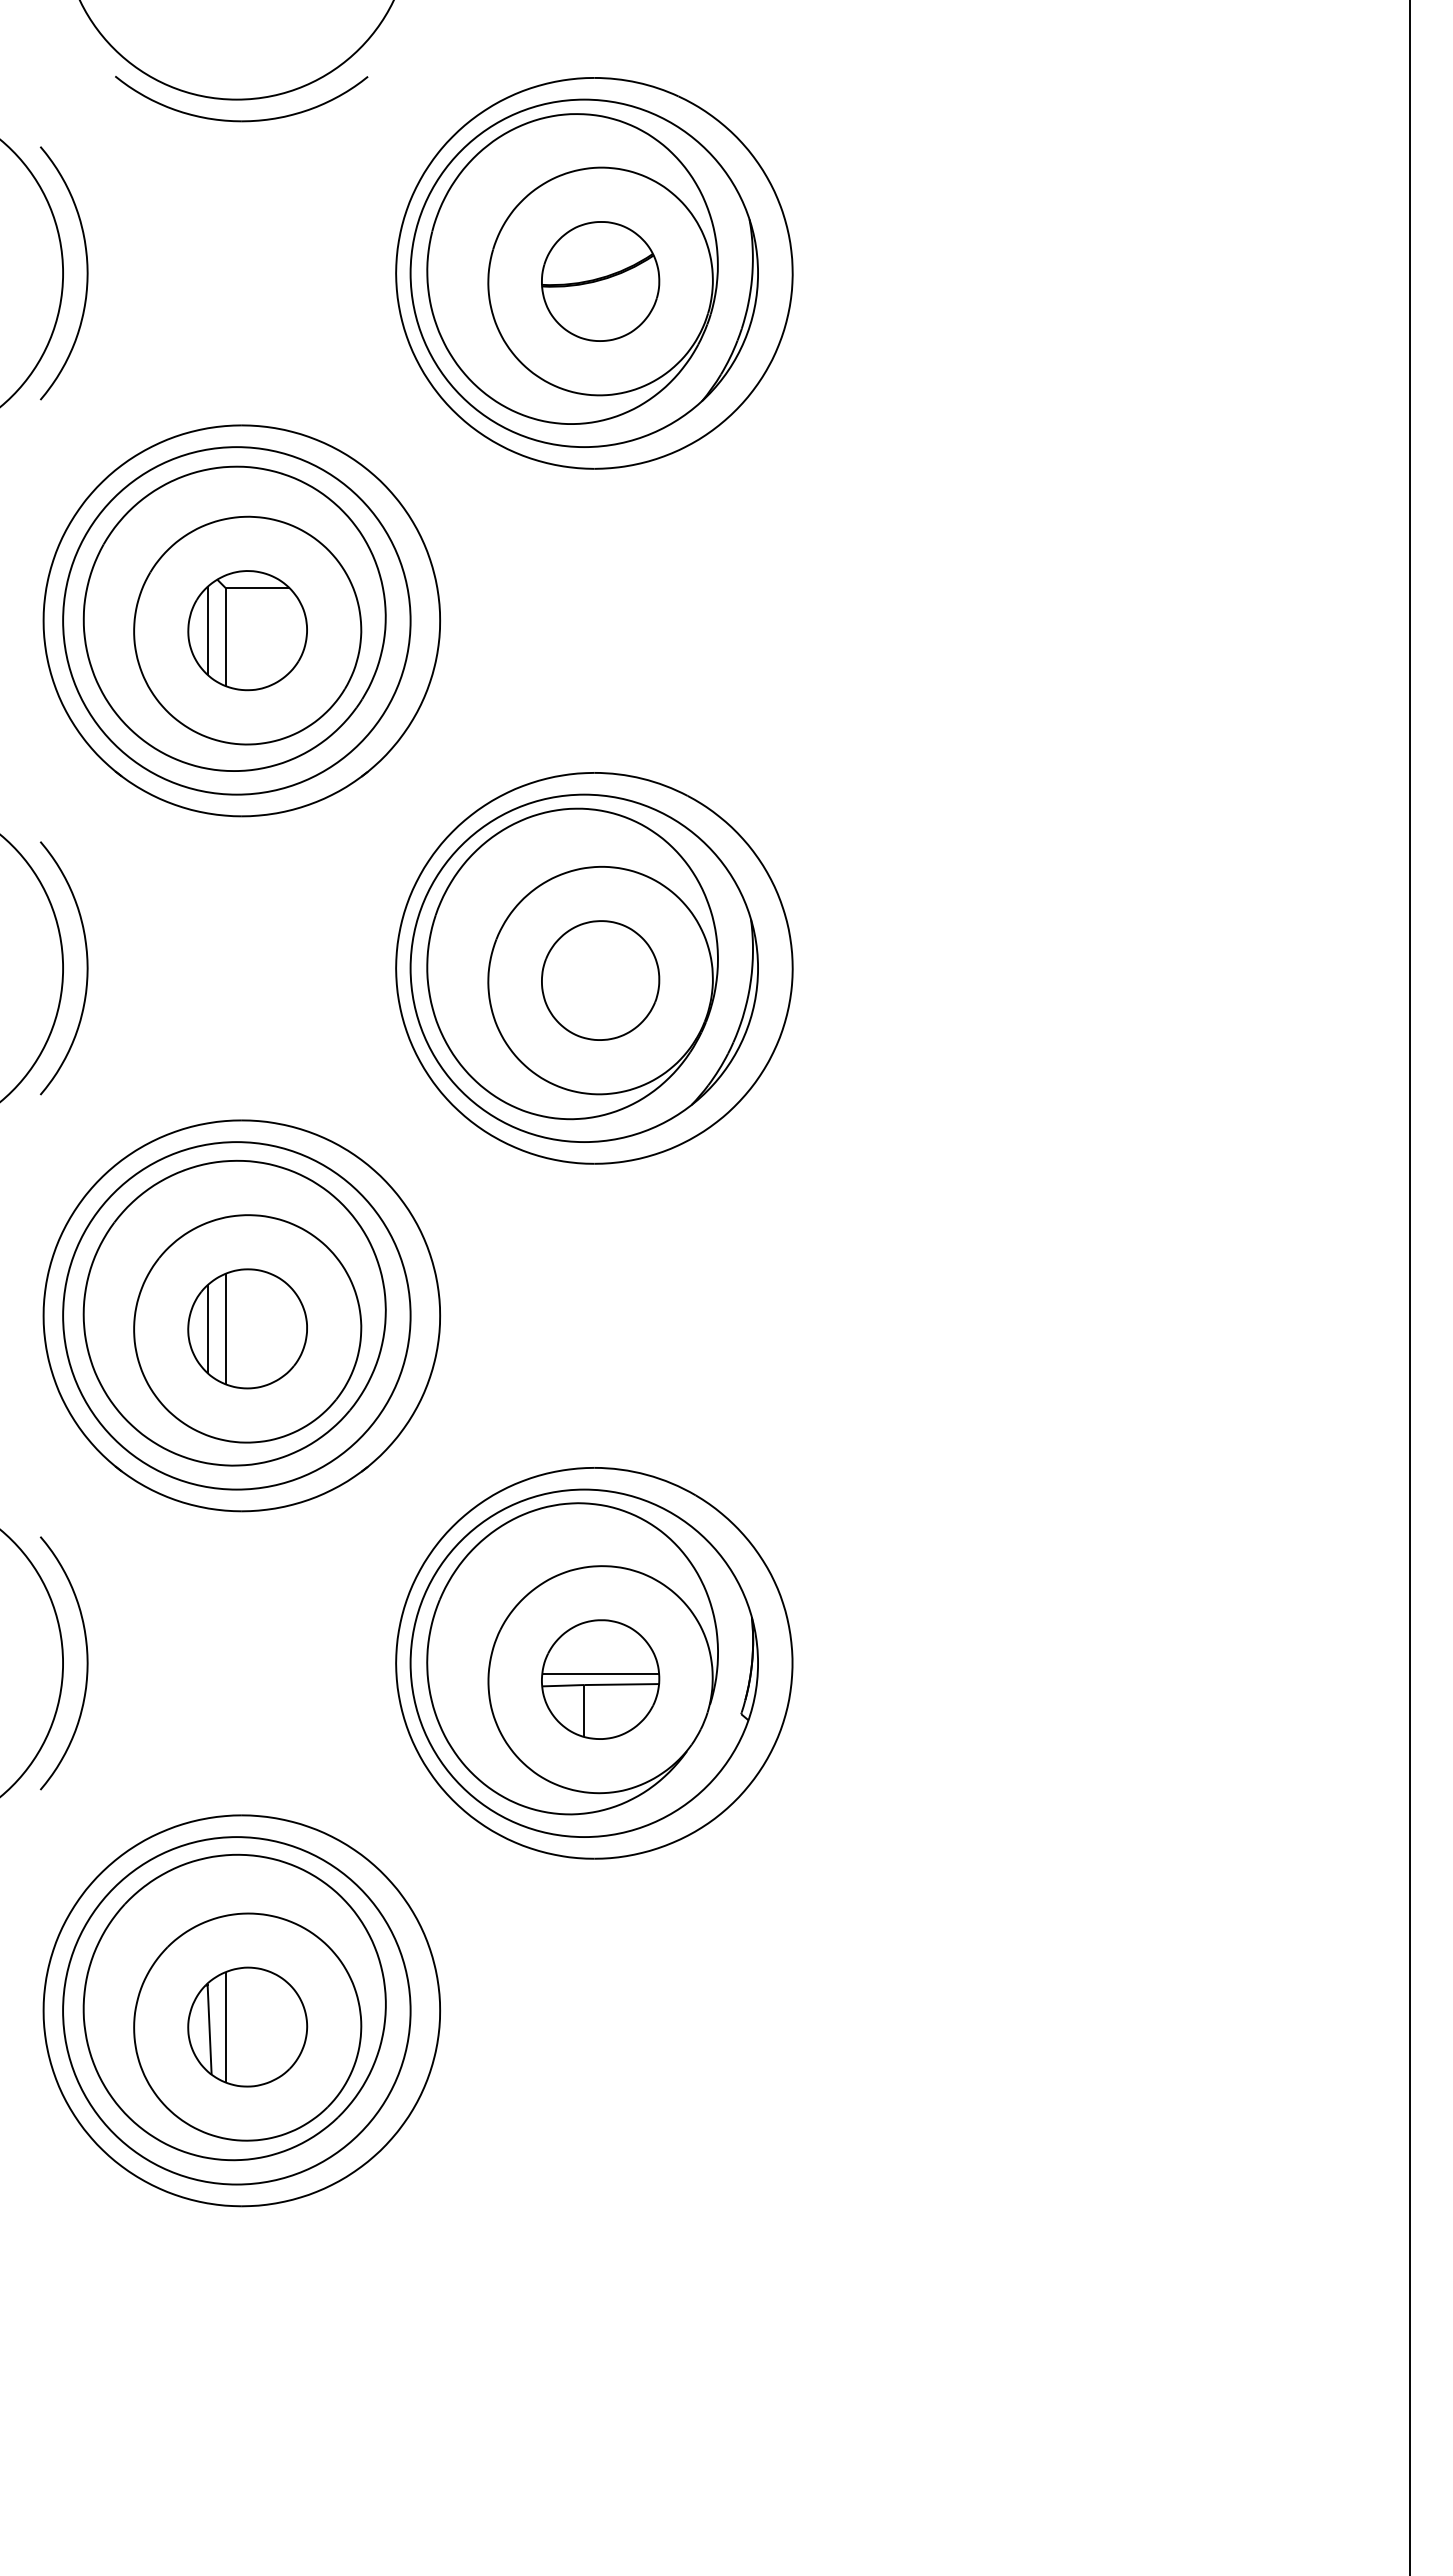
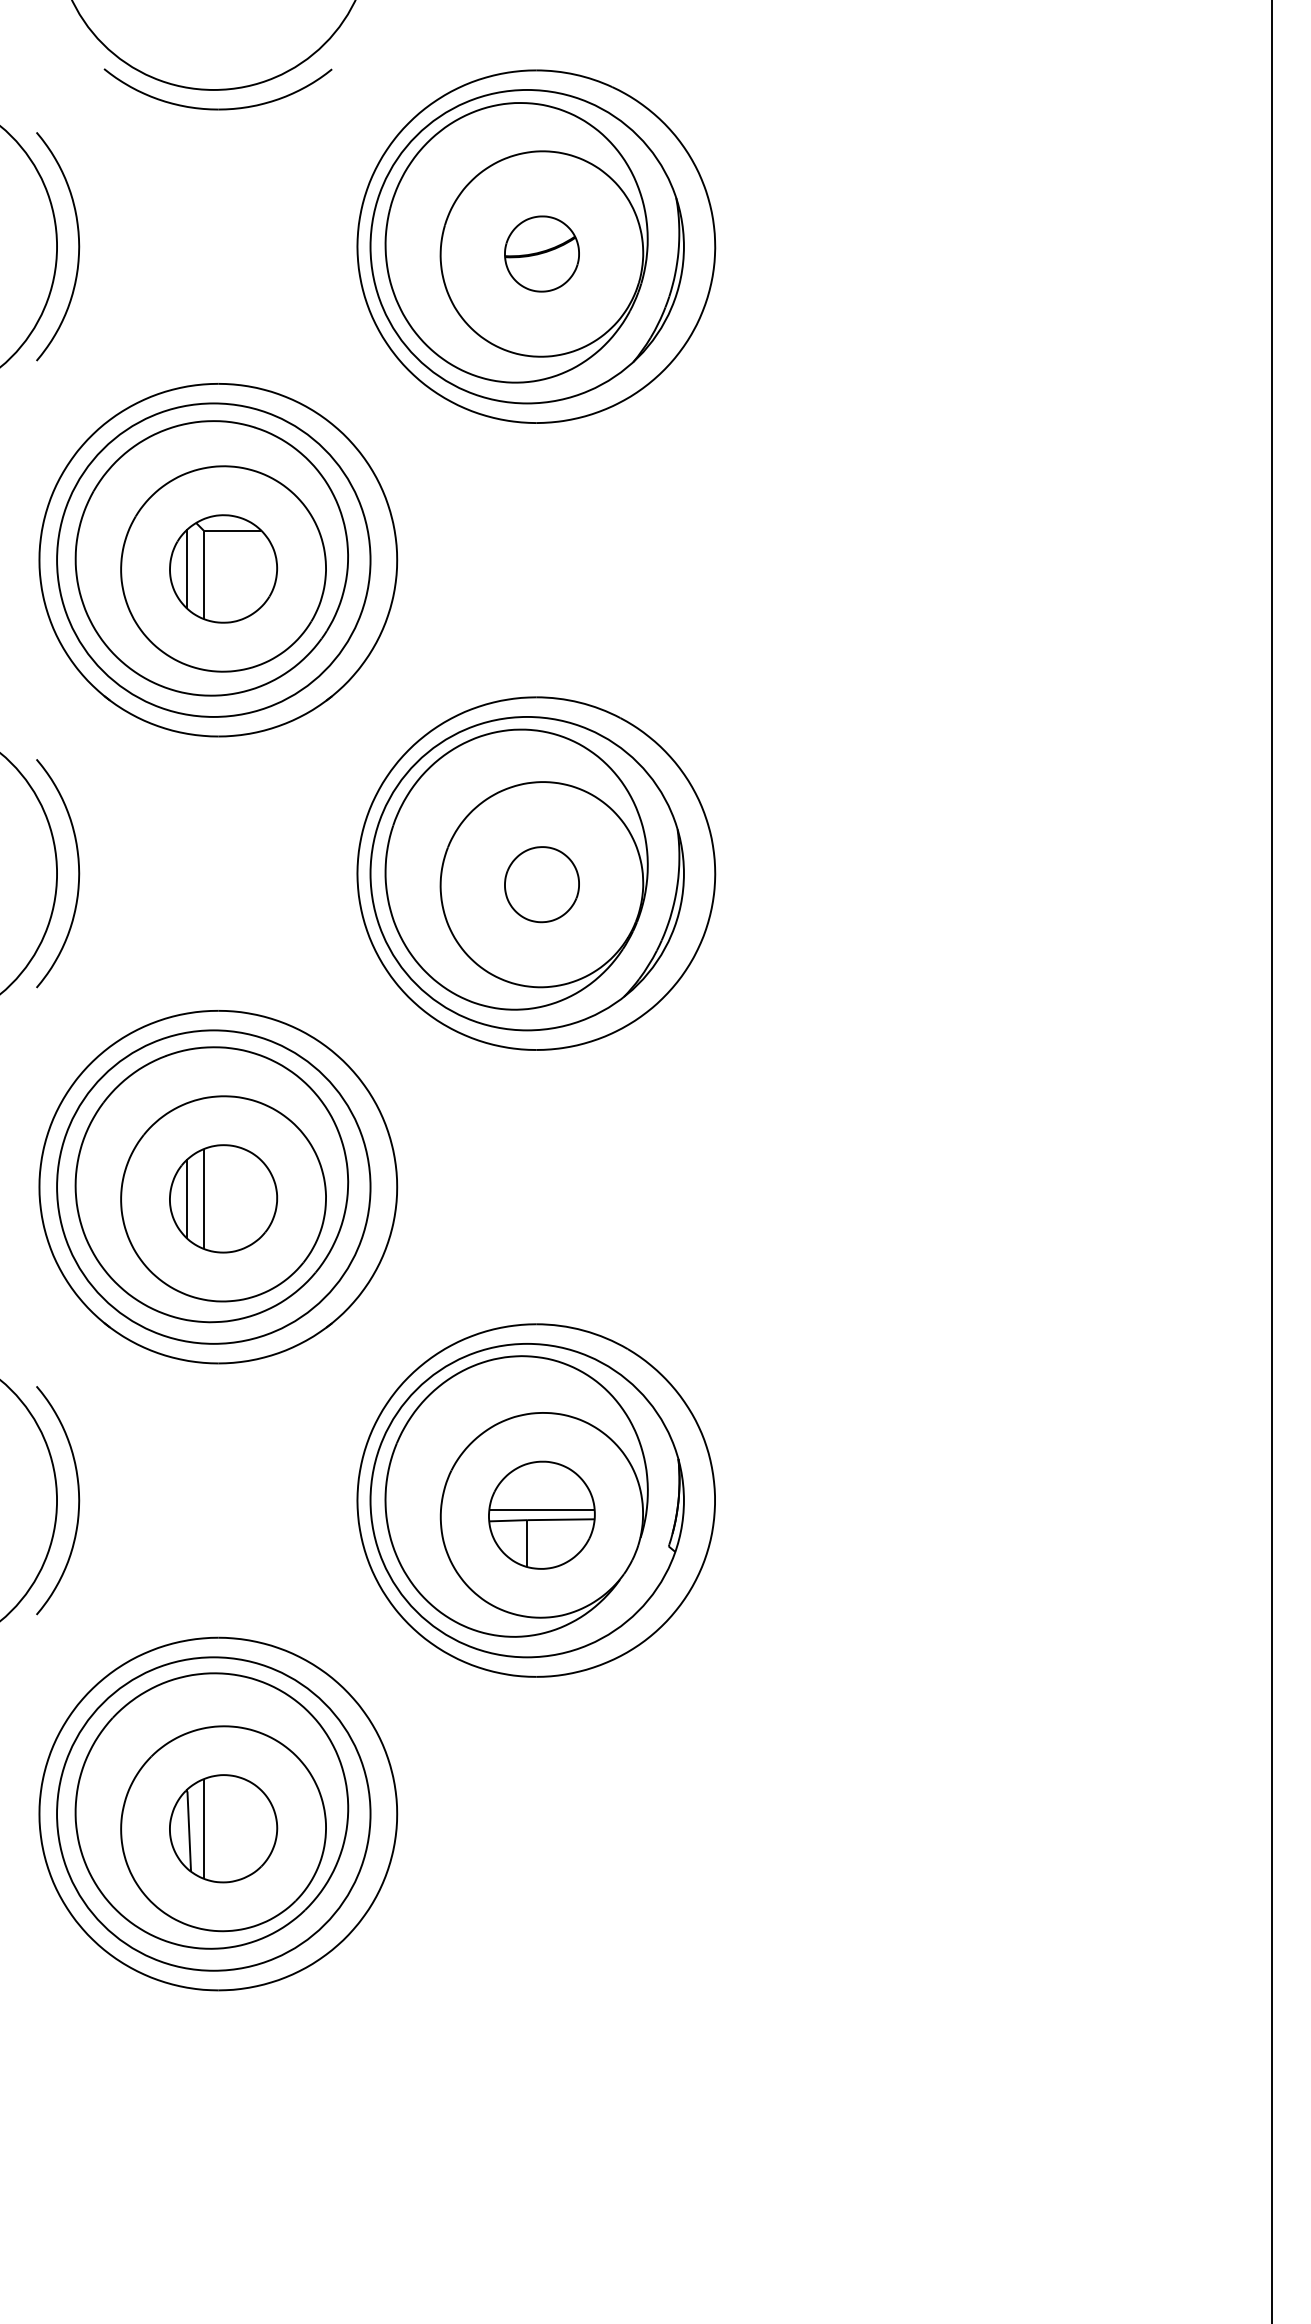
part: (600, 281) -> (541, 254), size x0.7
part: (600, 980) -> (541, 884), size x0.7

